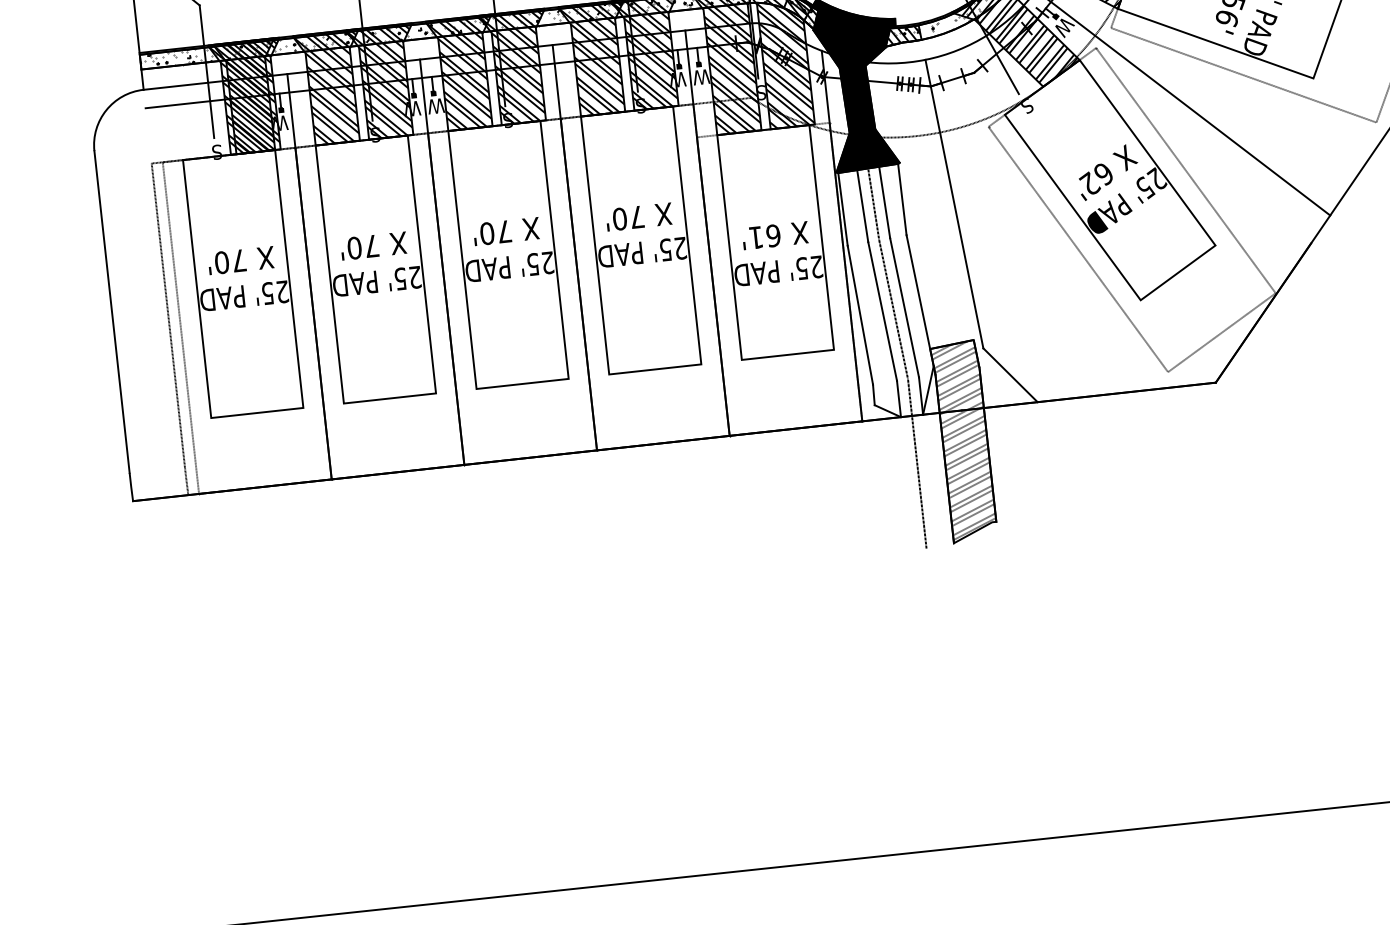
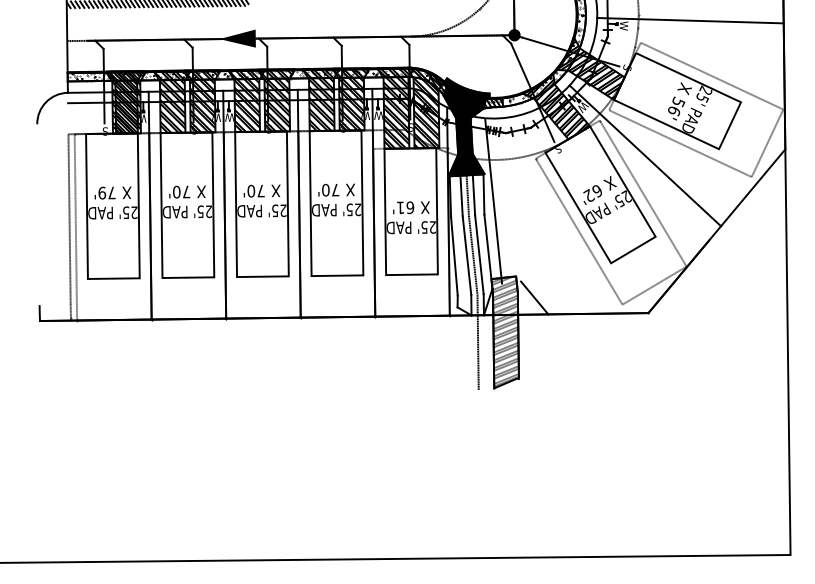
line: (954, 203) -> (493, 201), moved
text: (222, 261) -> (102, 192), 70' -> 79'
line: (112, 311) -> (38, 214), removed

